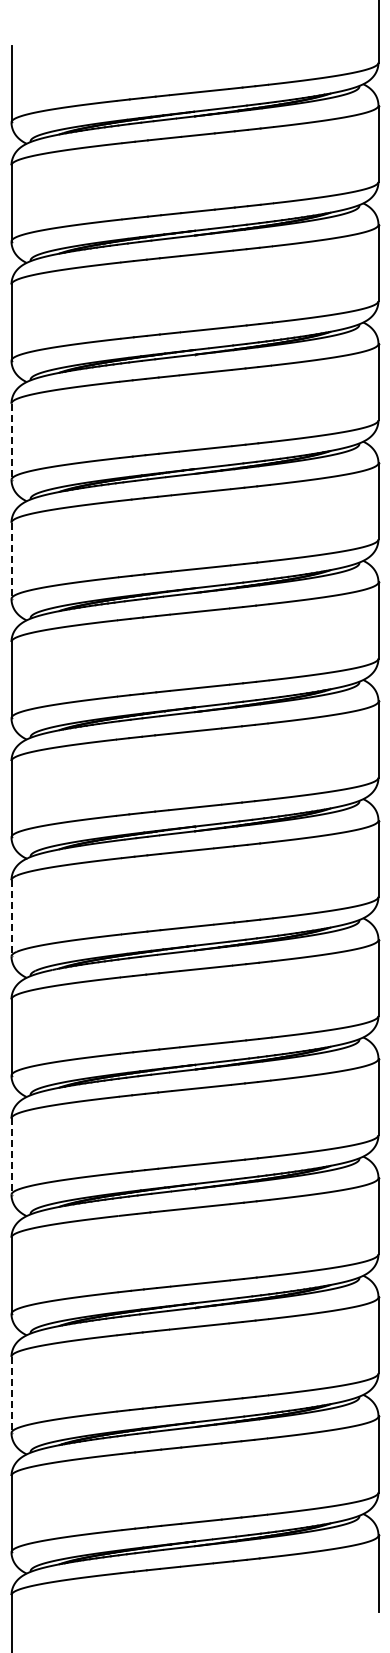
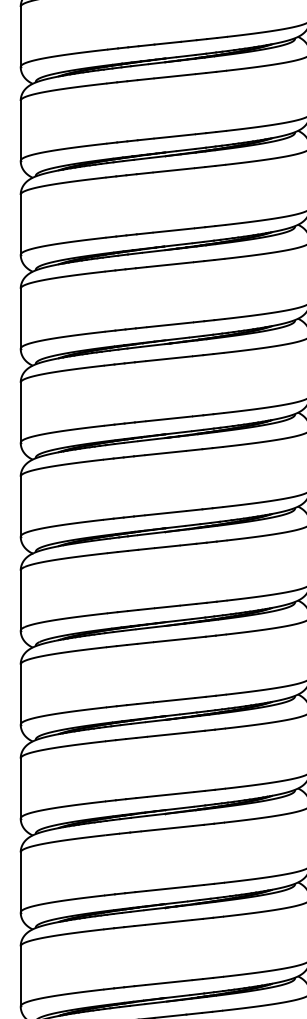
line: (11, 442) -> (20, 225), dashed -> solid
line: (11, 561) -> (20, 319), dashed -> solid
line: (11, 918) -> (20, 600), dashed -> solid
line: (11, 1157) -> (20, 789), dashed -> solid
line: (11, 1395) -> (20, 976), dashed -> solid

